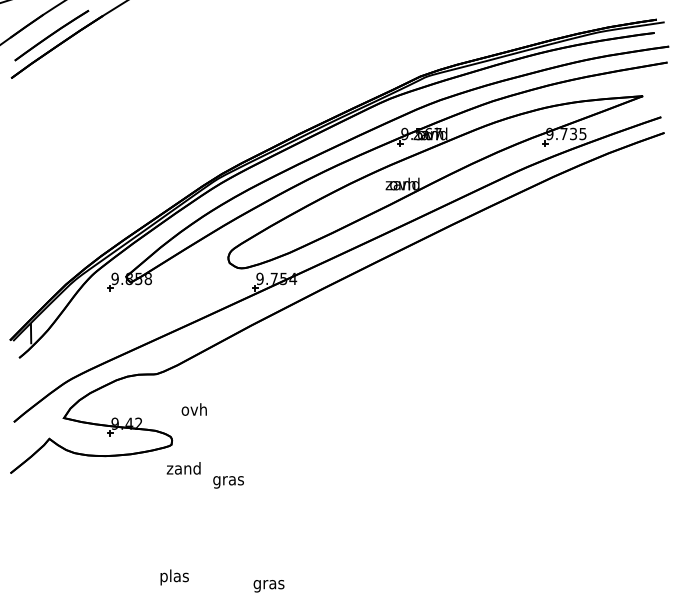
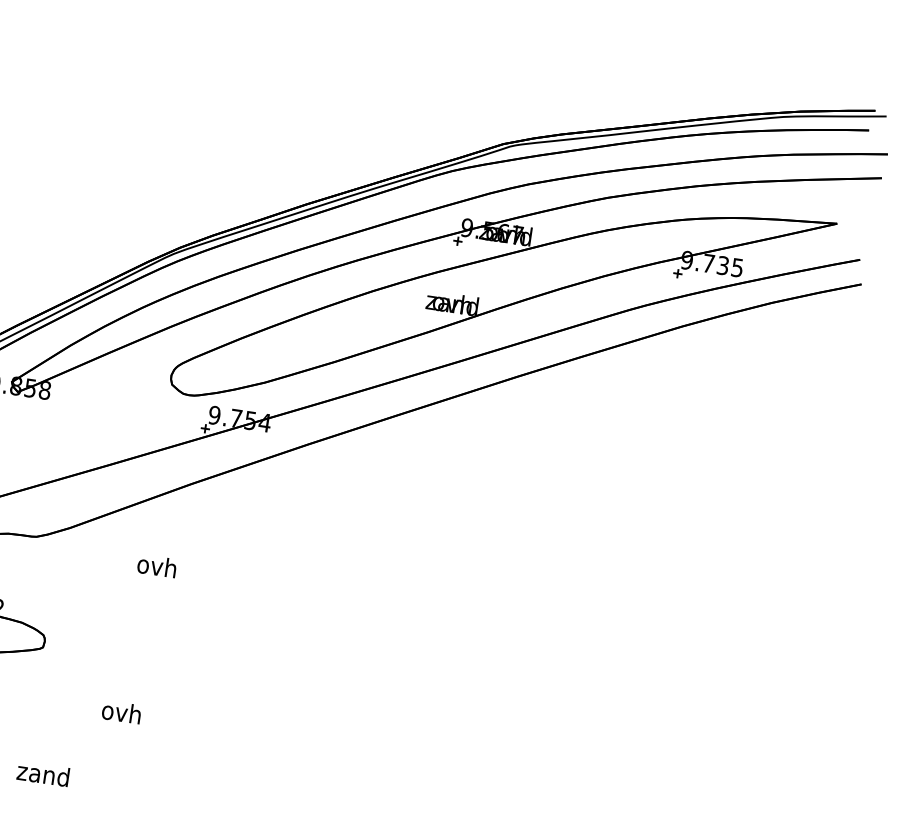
text: (193, 409) -> (155, 565), moved
text: (183, 468) -> (42, 774), moved
text: (228, 480) -> (121, 714), gras -> ovh

